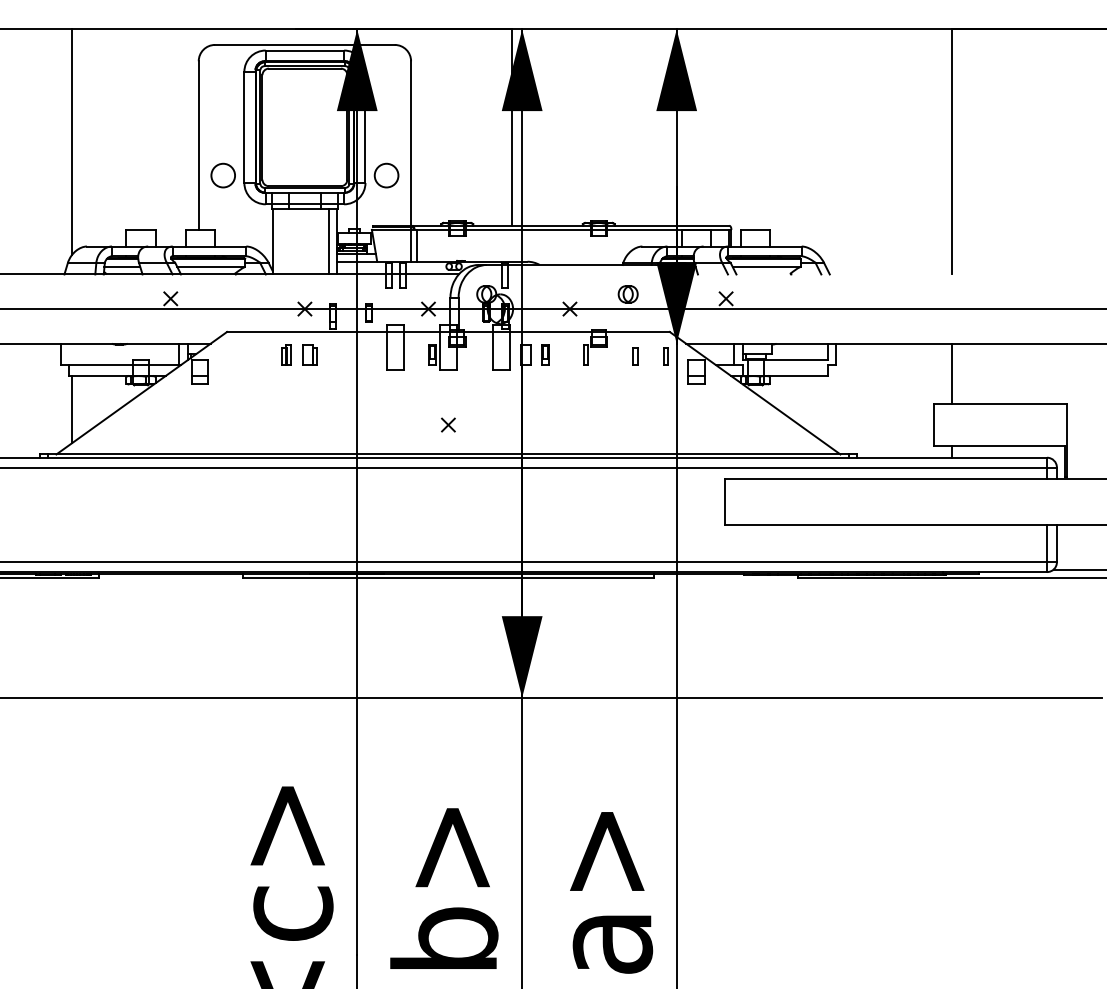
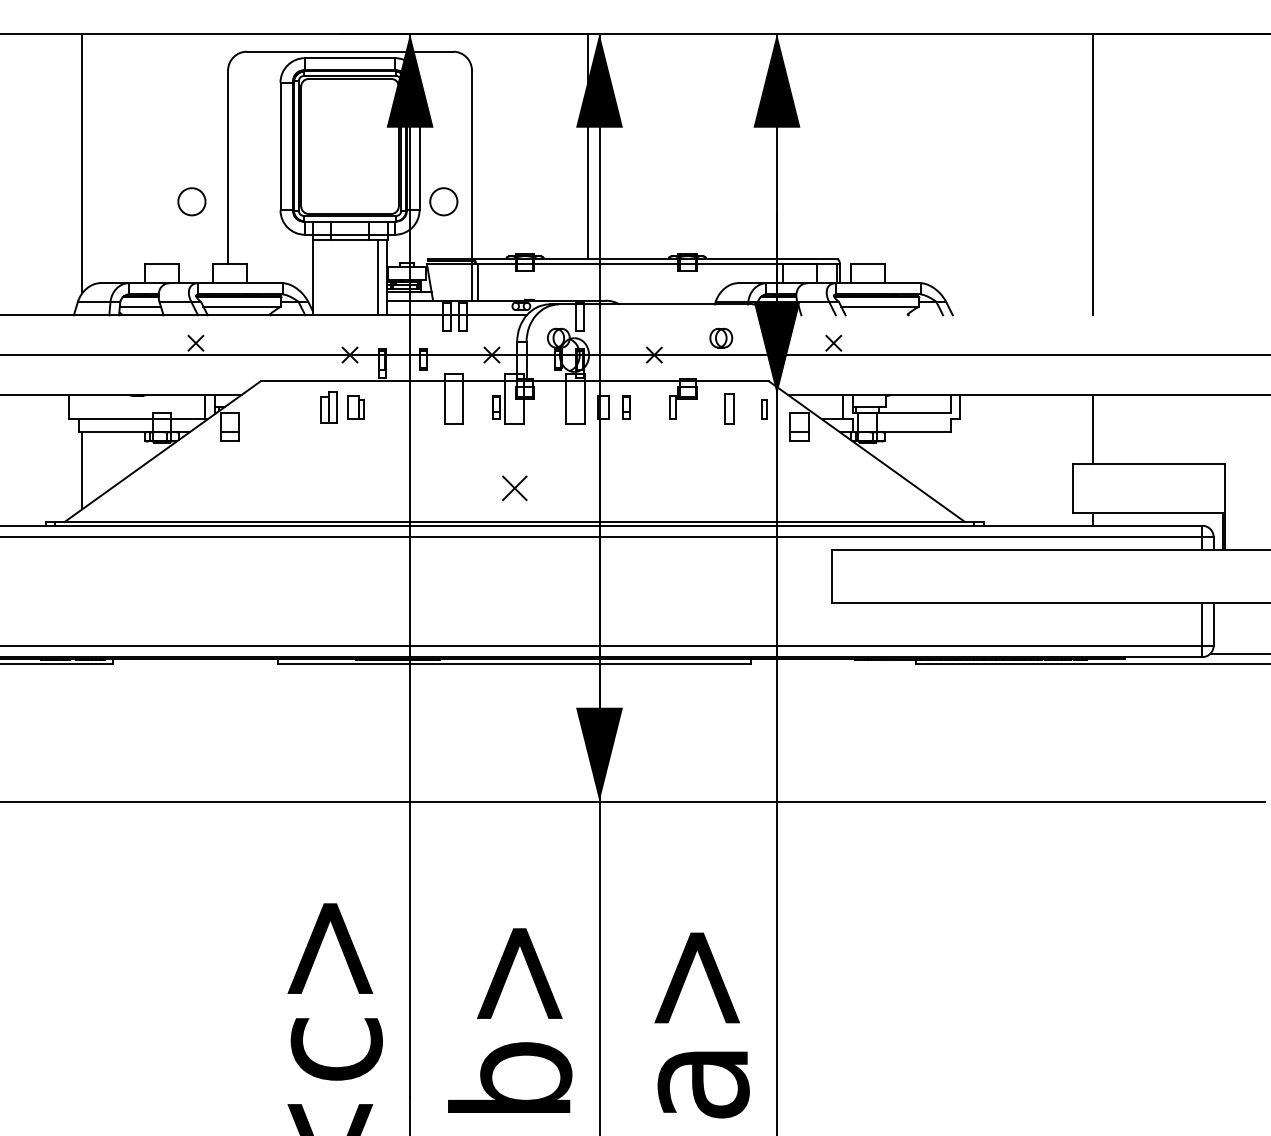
circle: (222, 175) -> (191, 201), moved
part: (286, 354) -> (328, 407), size x1.4
part: (635, 356) -> (729, 409), size x1.6
part: (448, 424) -> (514, 487), size x1.6

